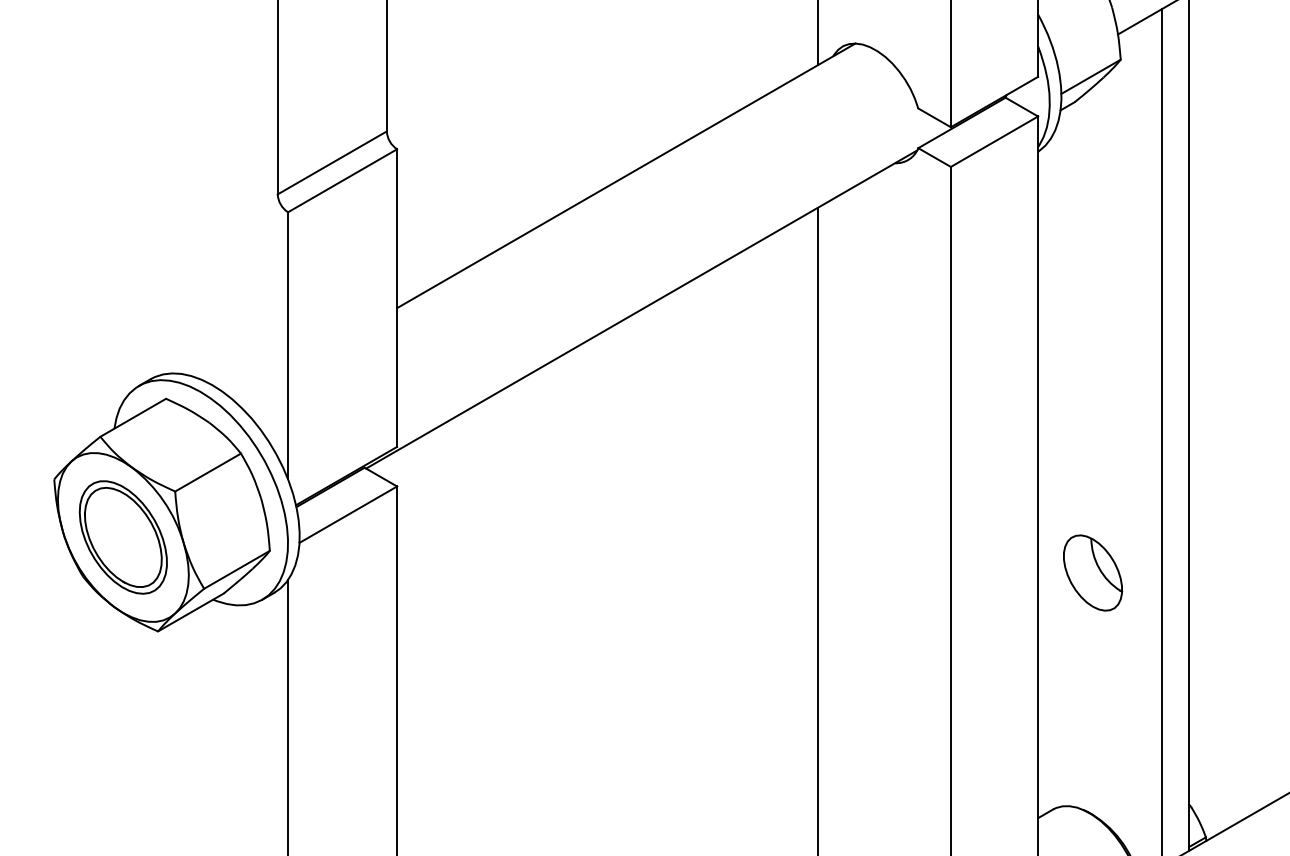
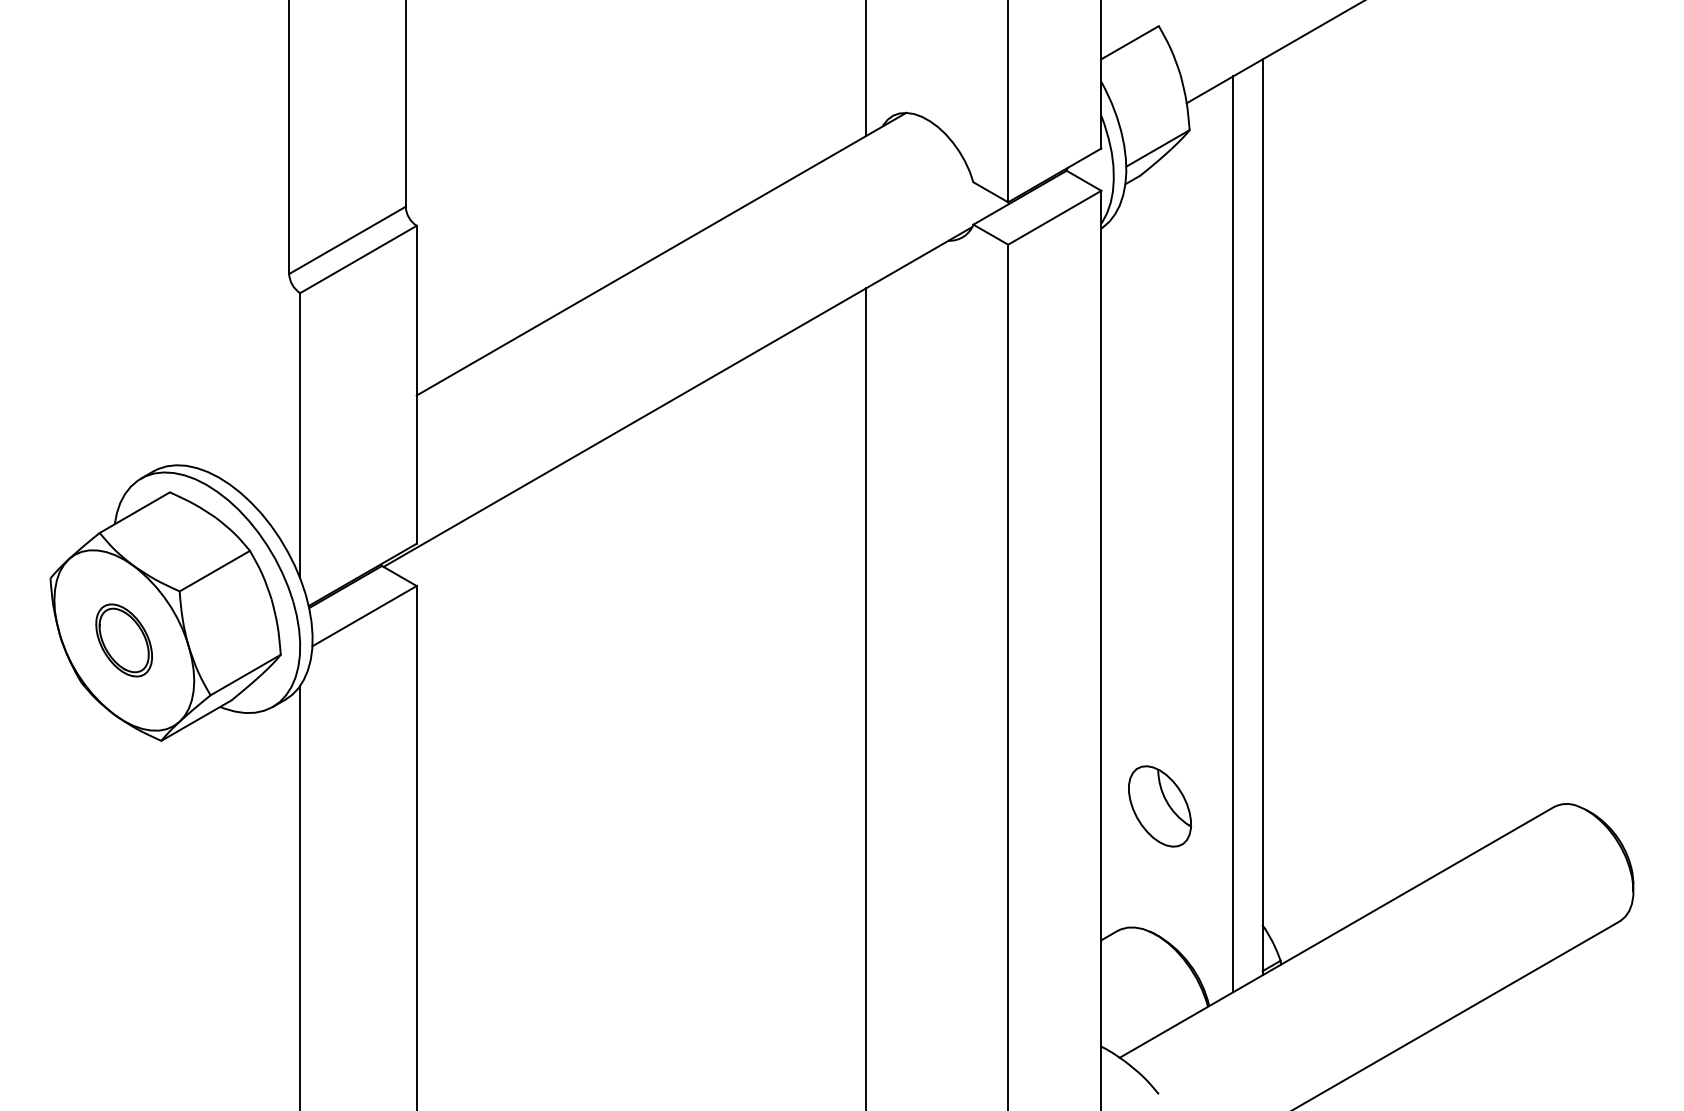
part: (122, 537) -> (123, 640), size x0.6
part: (1093, 573) -> (1160, 806), moved

